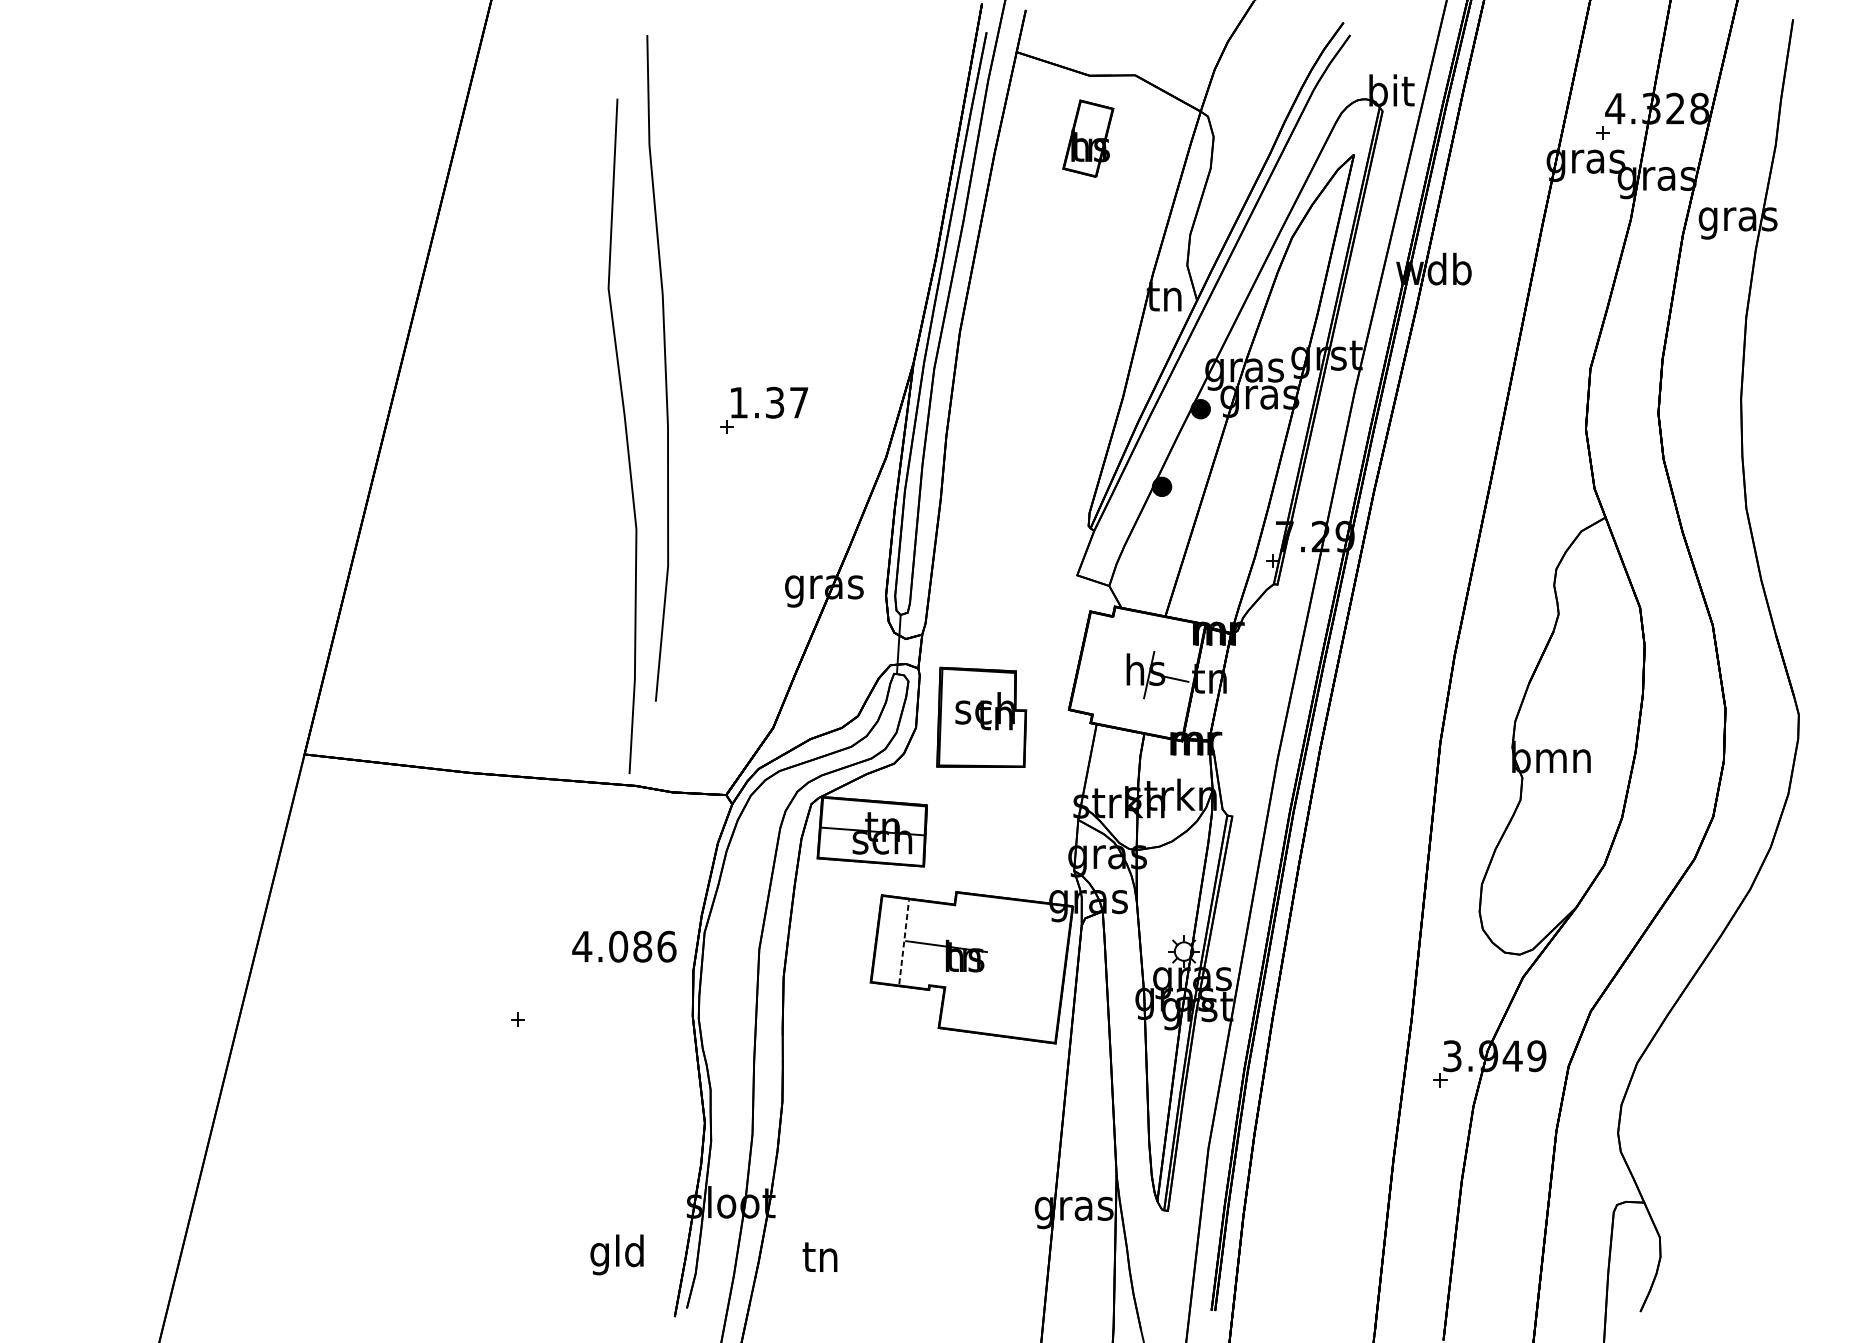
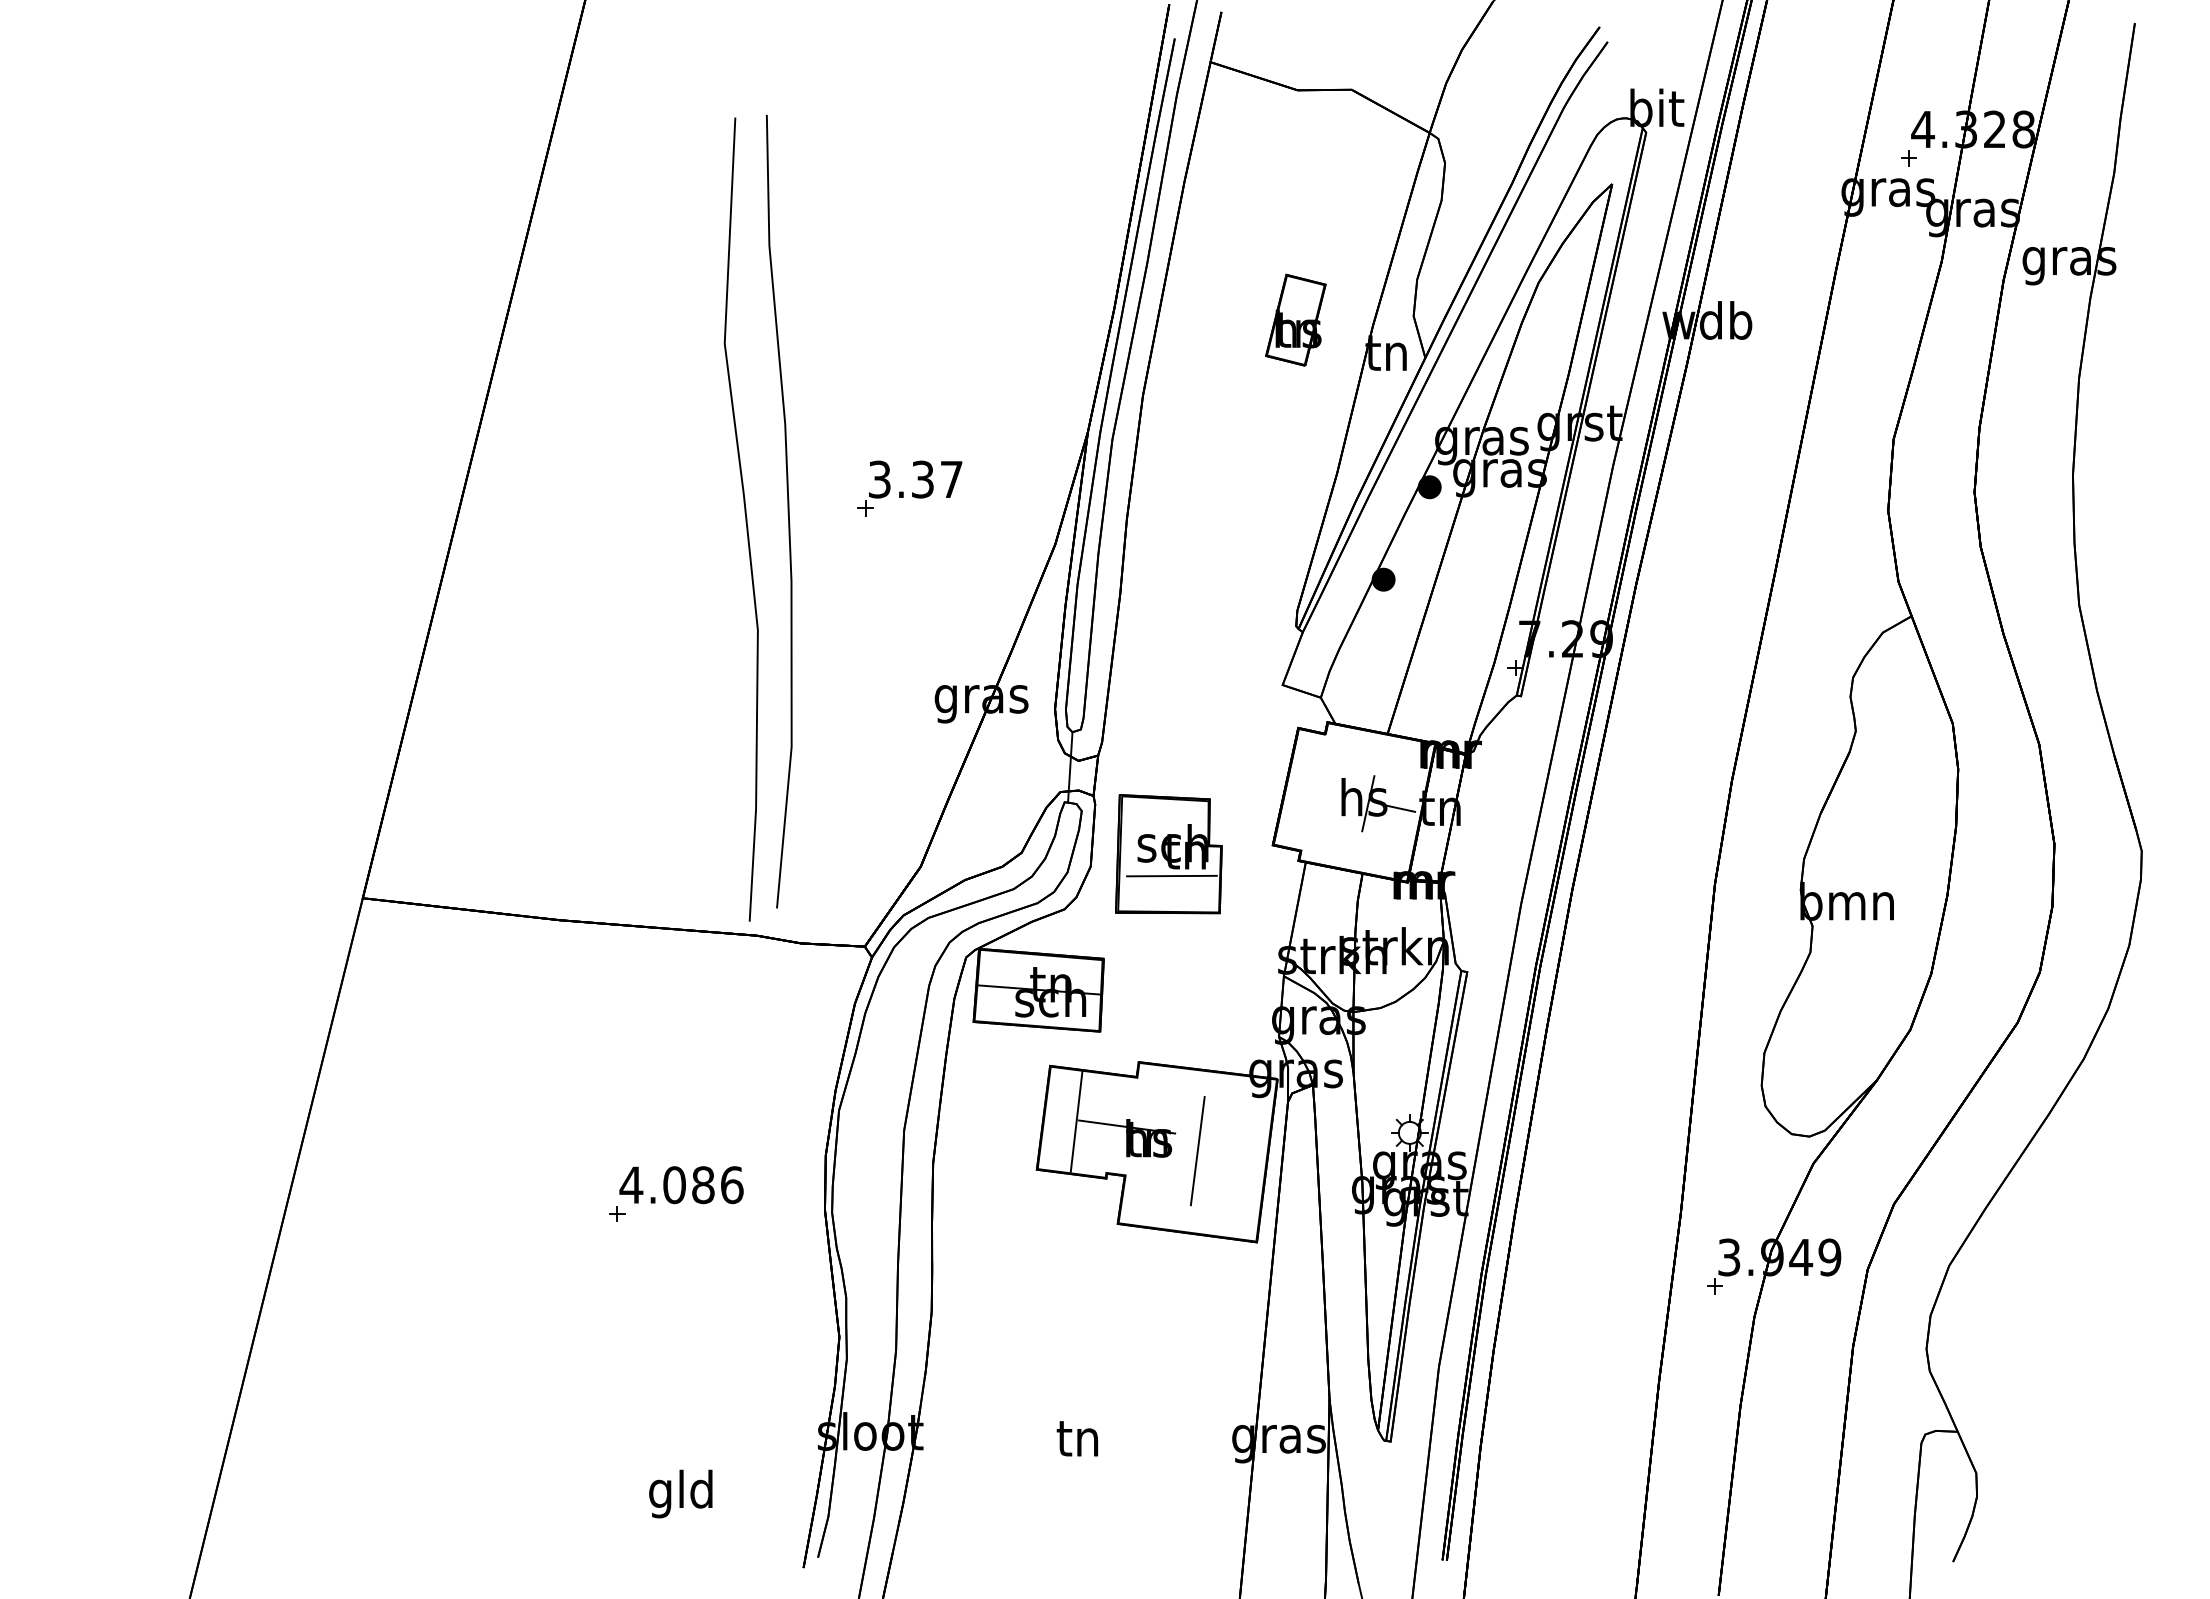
part: (1088, 138) -> (1295, 319), moved
curve: (664, 368) -> (787, 511), moved
text: (738, 402) -> (879, 479), 1.37 -> 3.37
line: (983, 735) -> (1171, 875), added
line: (904, 941) -> (1076, 1121), dashed -> solid
text: (624, 947) -> (681, 1185), moved
line: (1005, 967) -> (1197, 1151), added
text: (616, 1254) -> (680, 1493), moved
text: (819, 1256) -> (1076, 1438), moved

